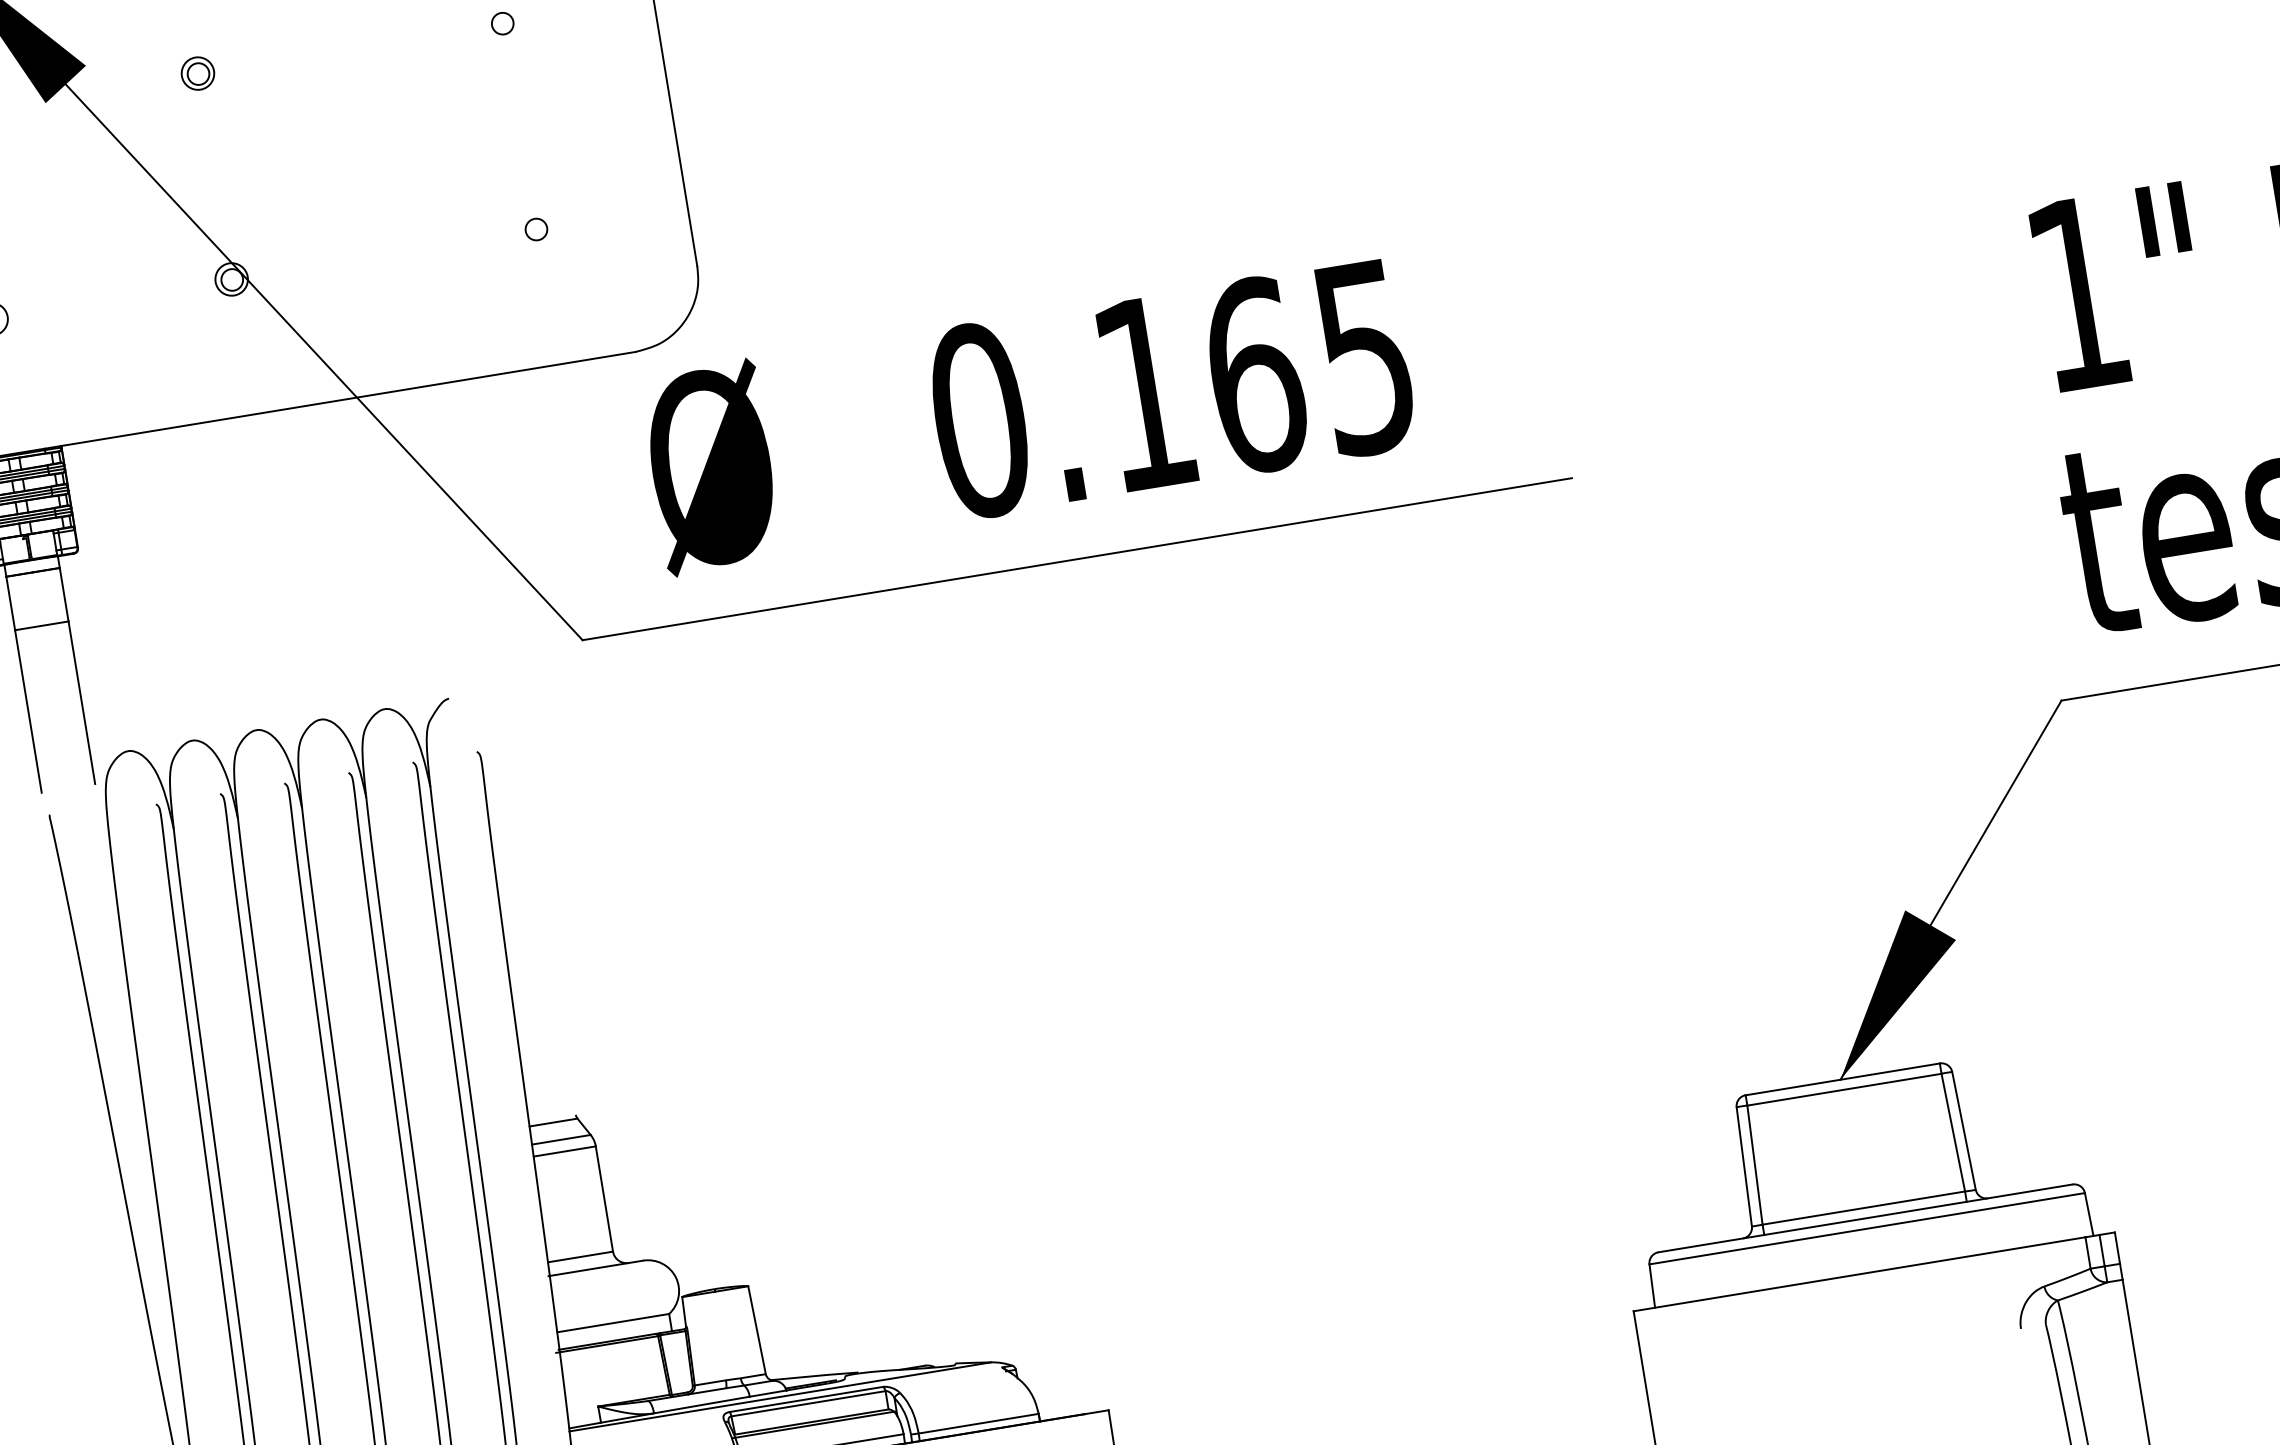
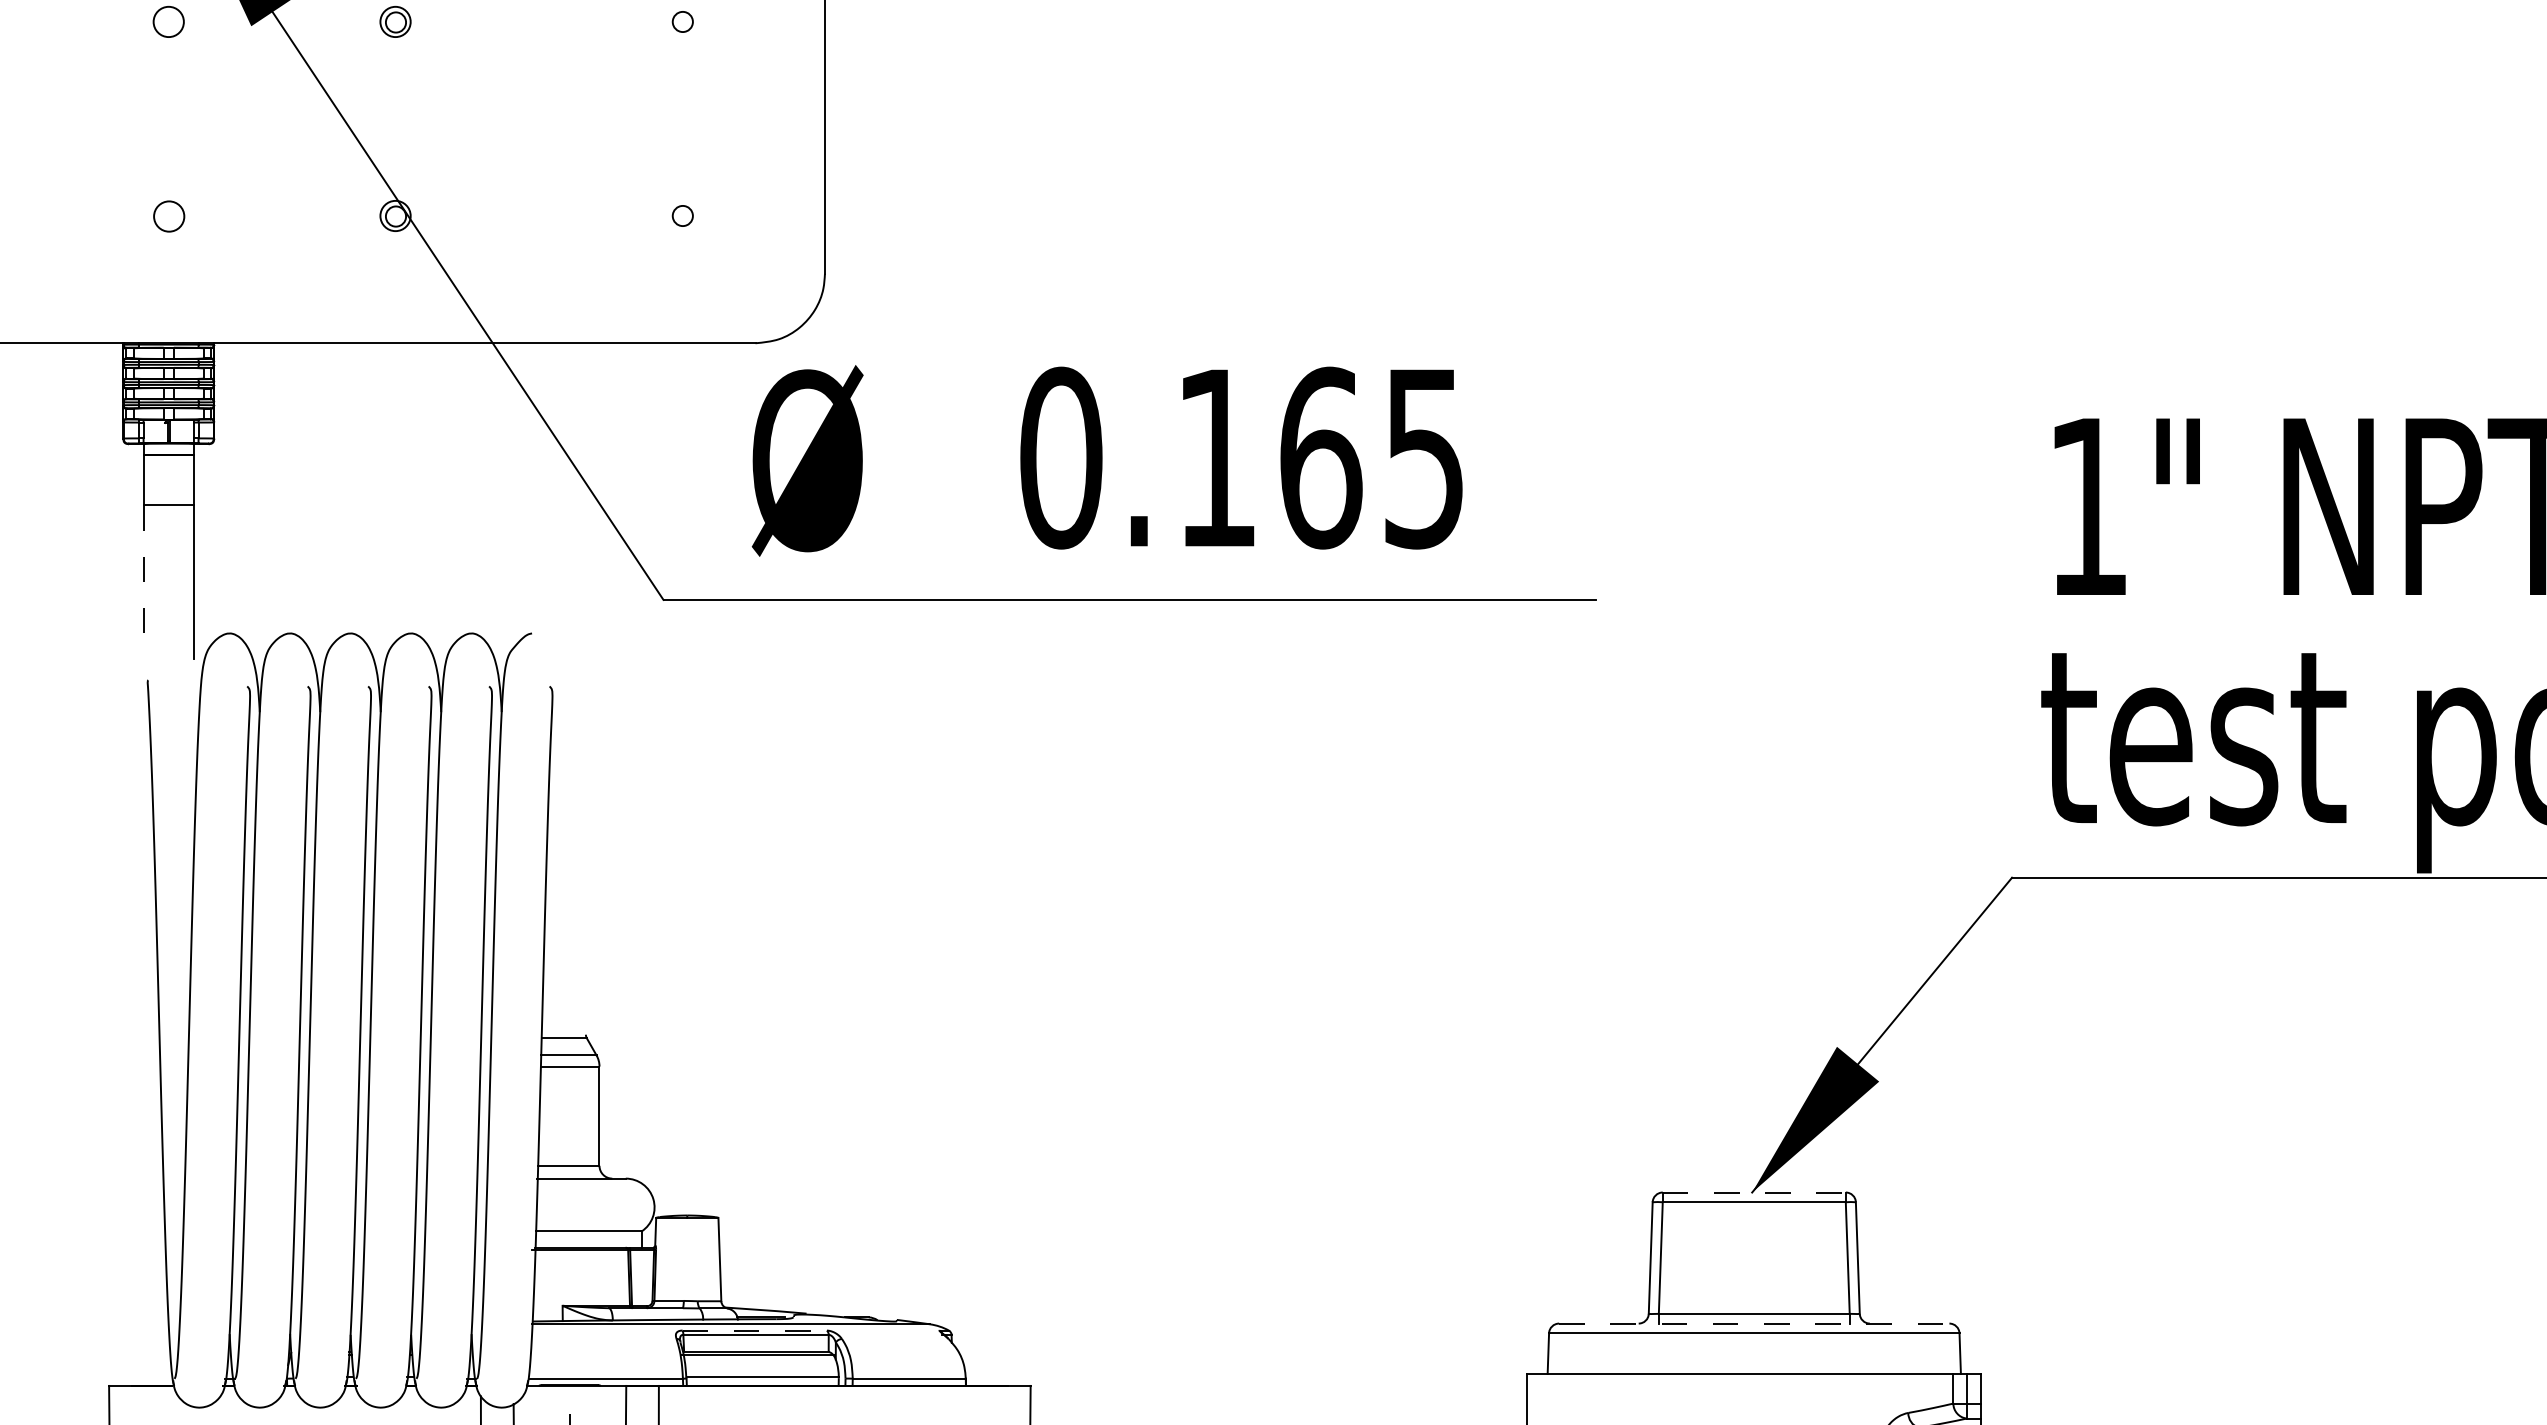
line: (29, 711) -> (144, 582), solid -> dashed
line: (1842, 1079) -> (1754, 1192), solid -> dashed
line: (1865, 1218) -> (1754, 1323), solid -> dashed
line: (807, 1399) -> (755, 1330), solid -> dashed

